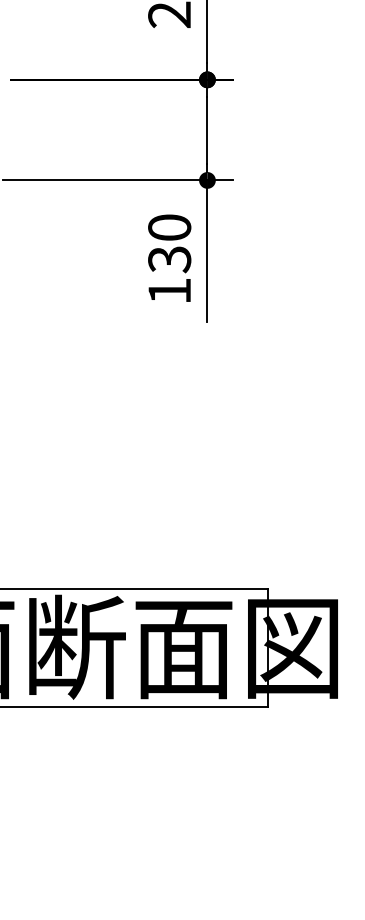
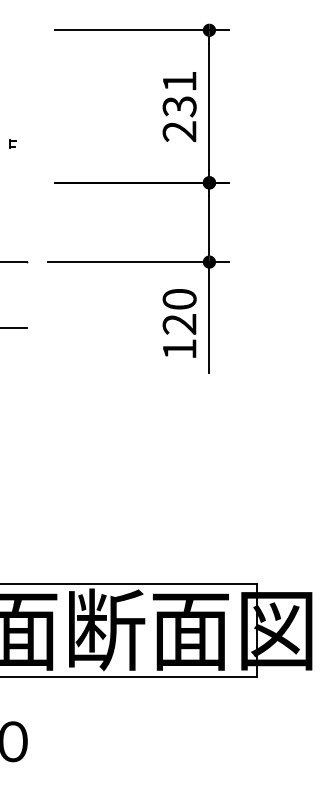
text: (169, 259) -> (179, 324), 130 -> 120

